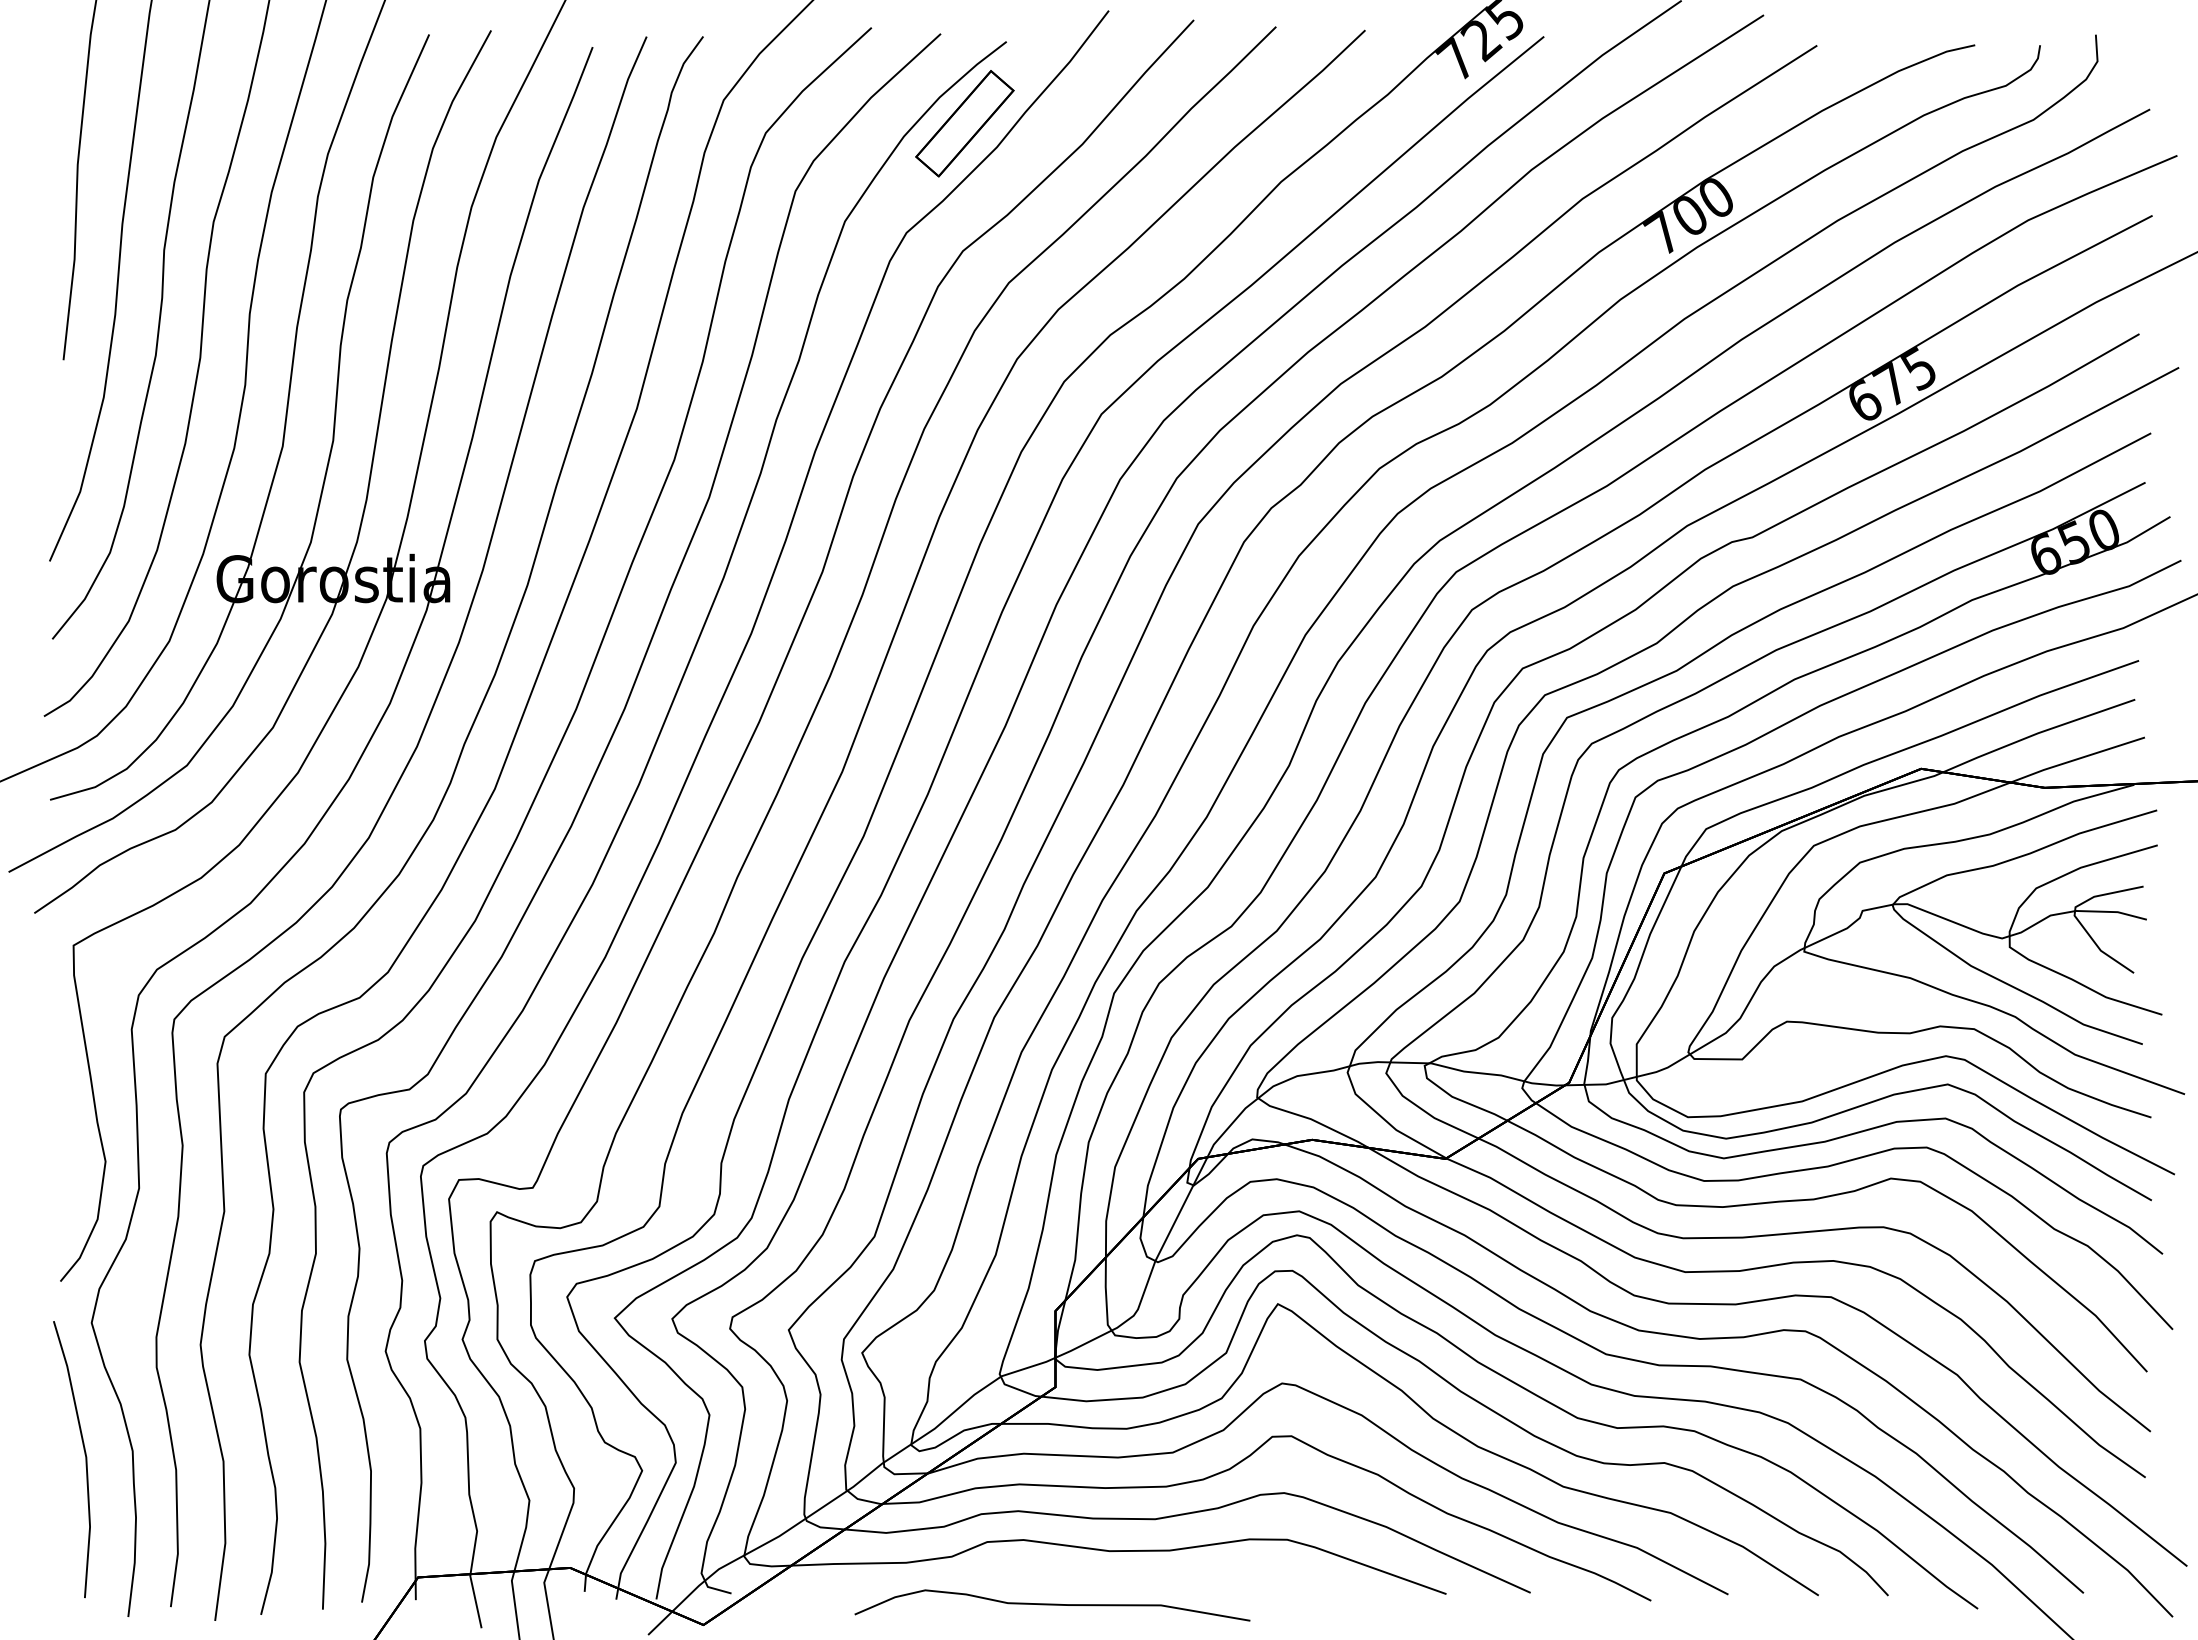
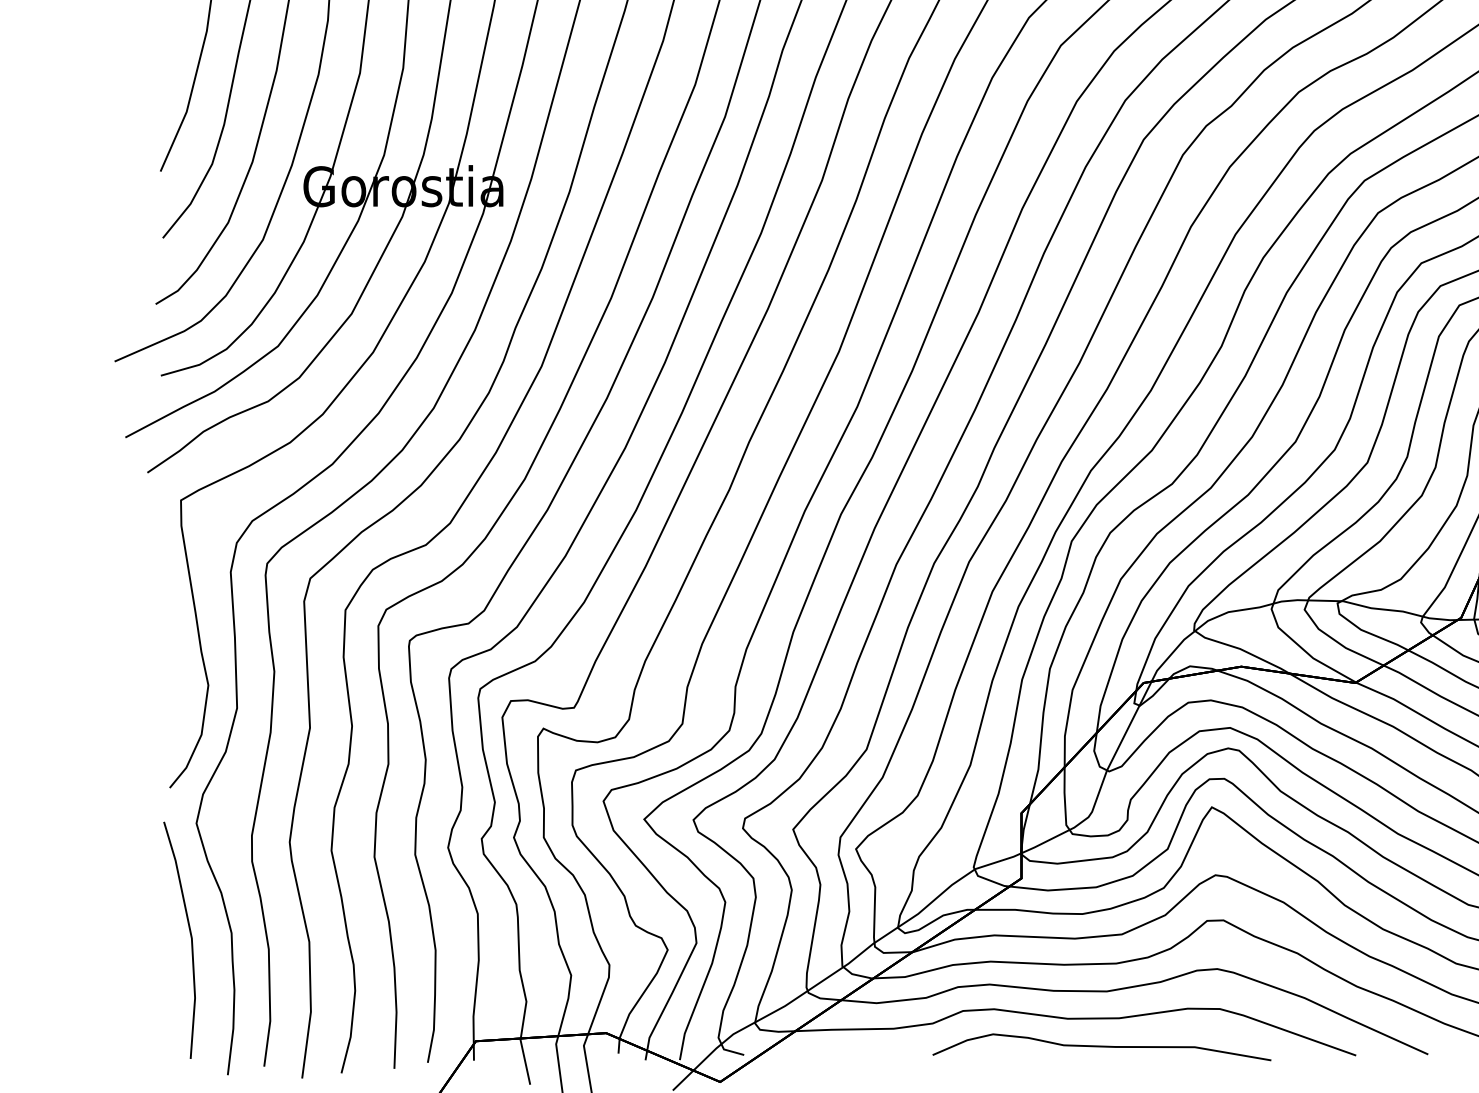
curve: (1052, 1605) -> (1101, 1047), moved

